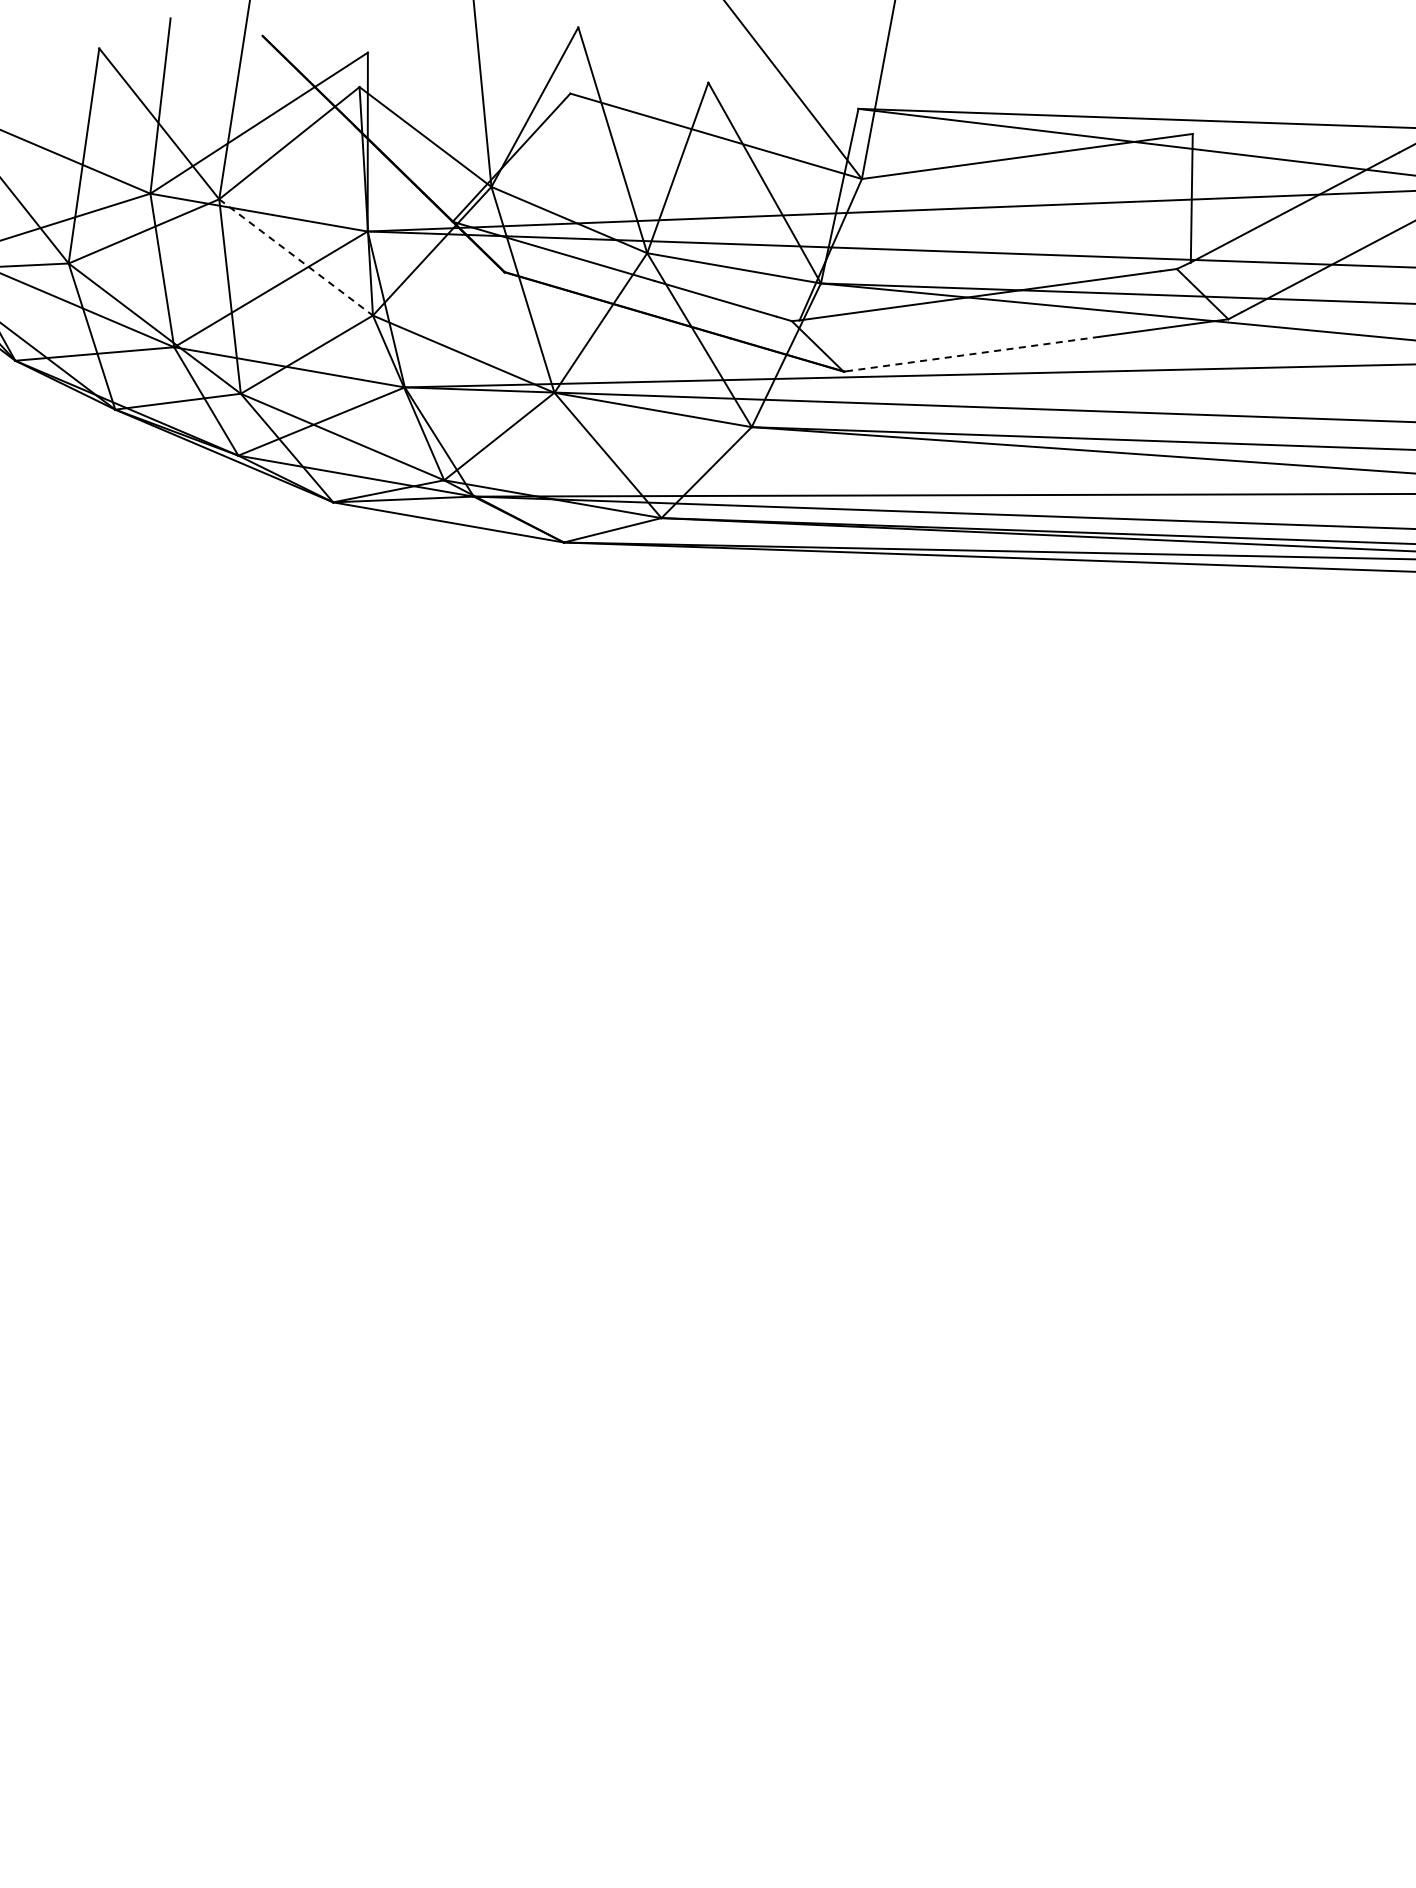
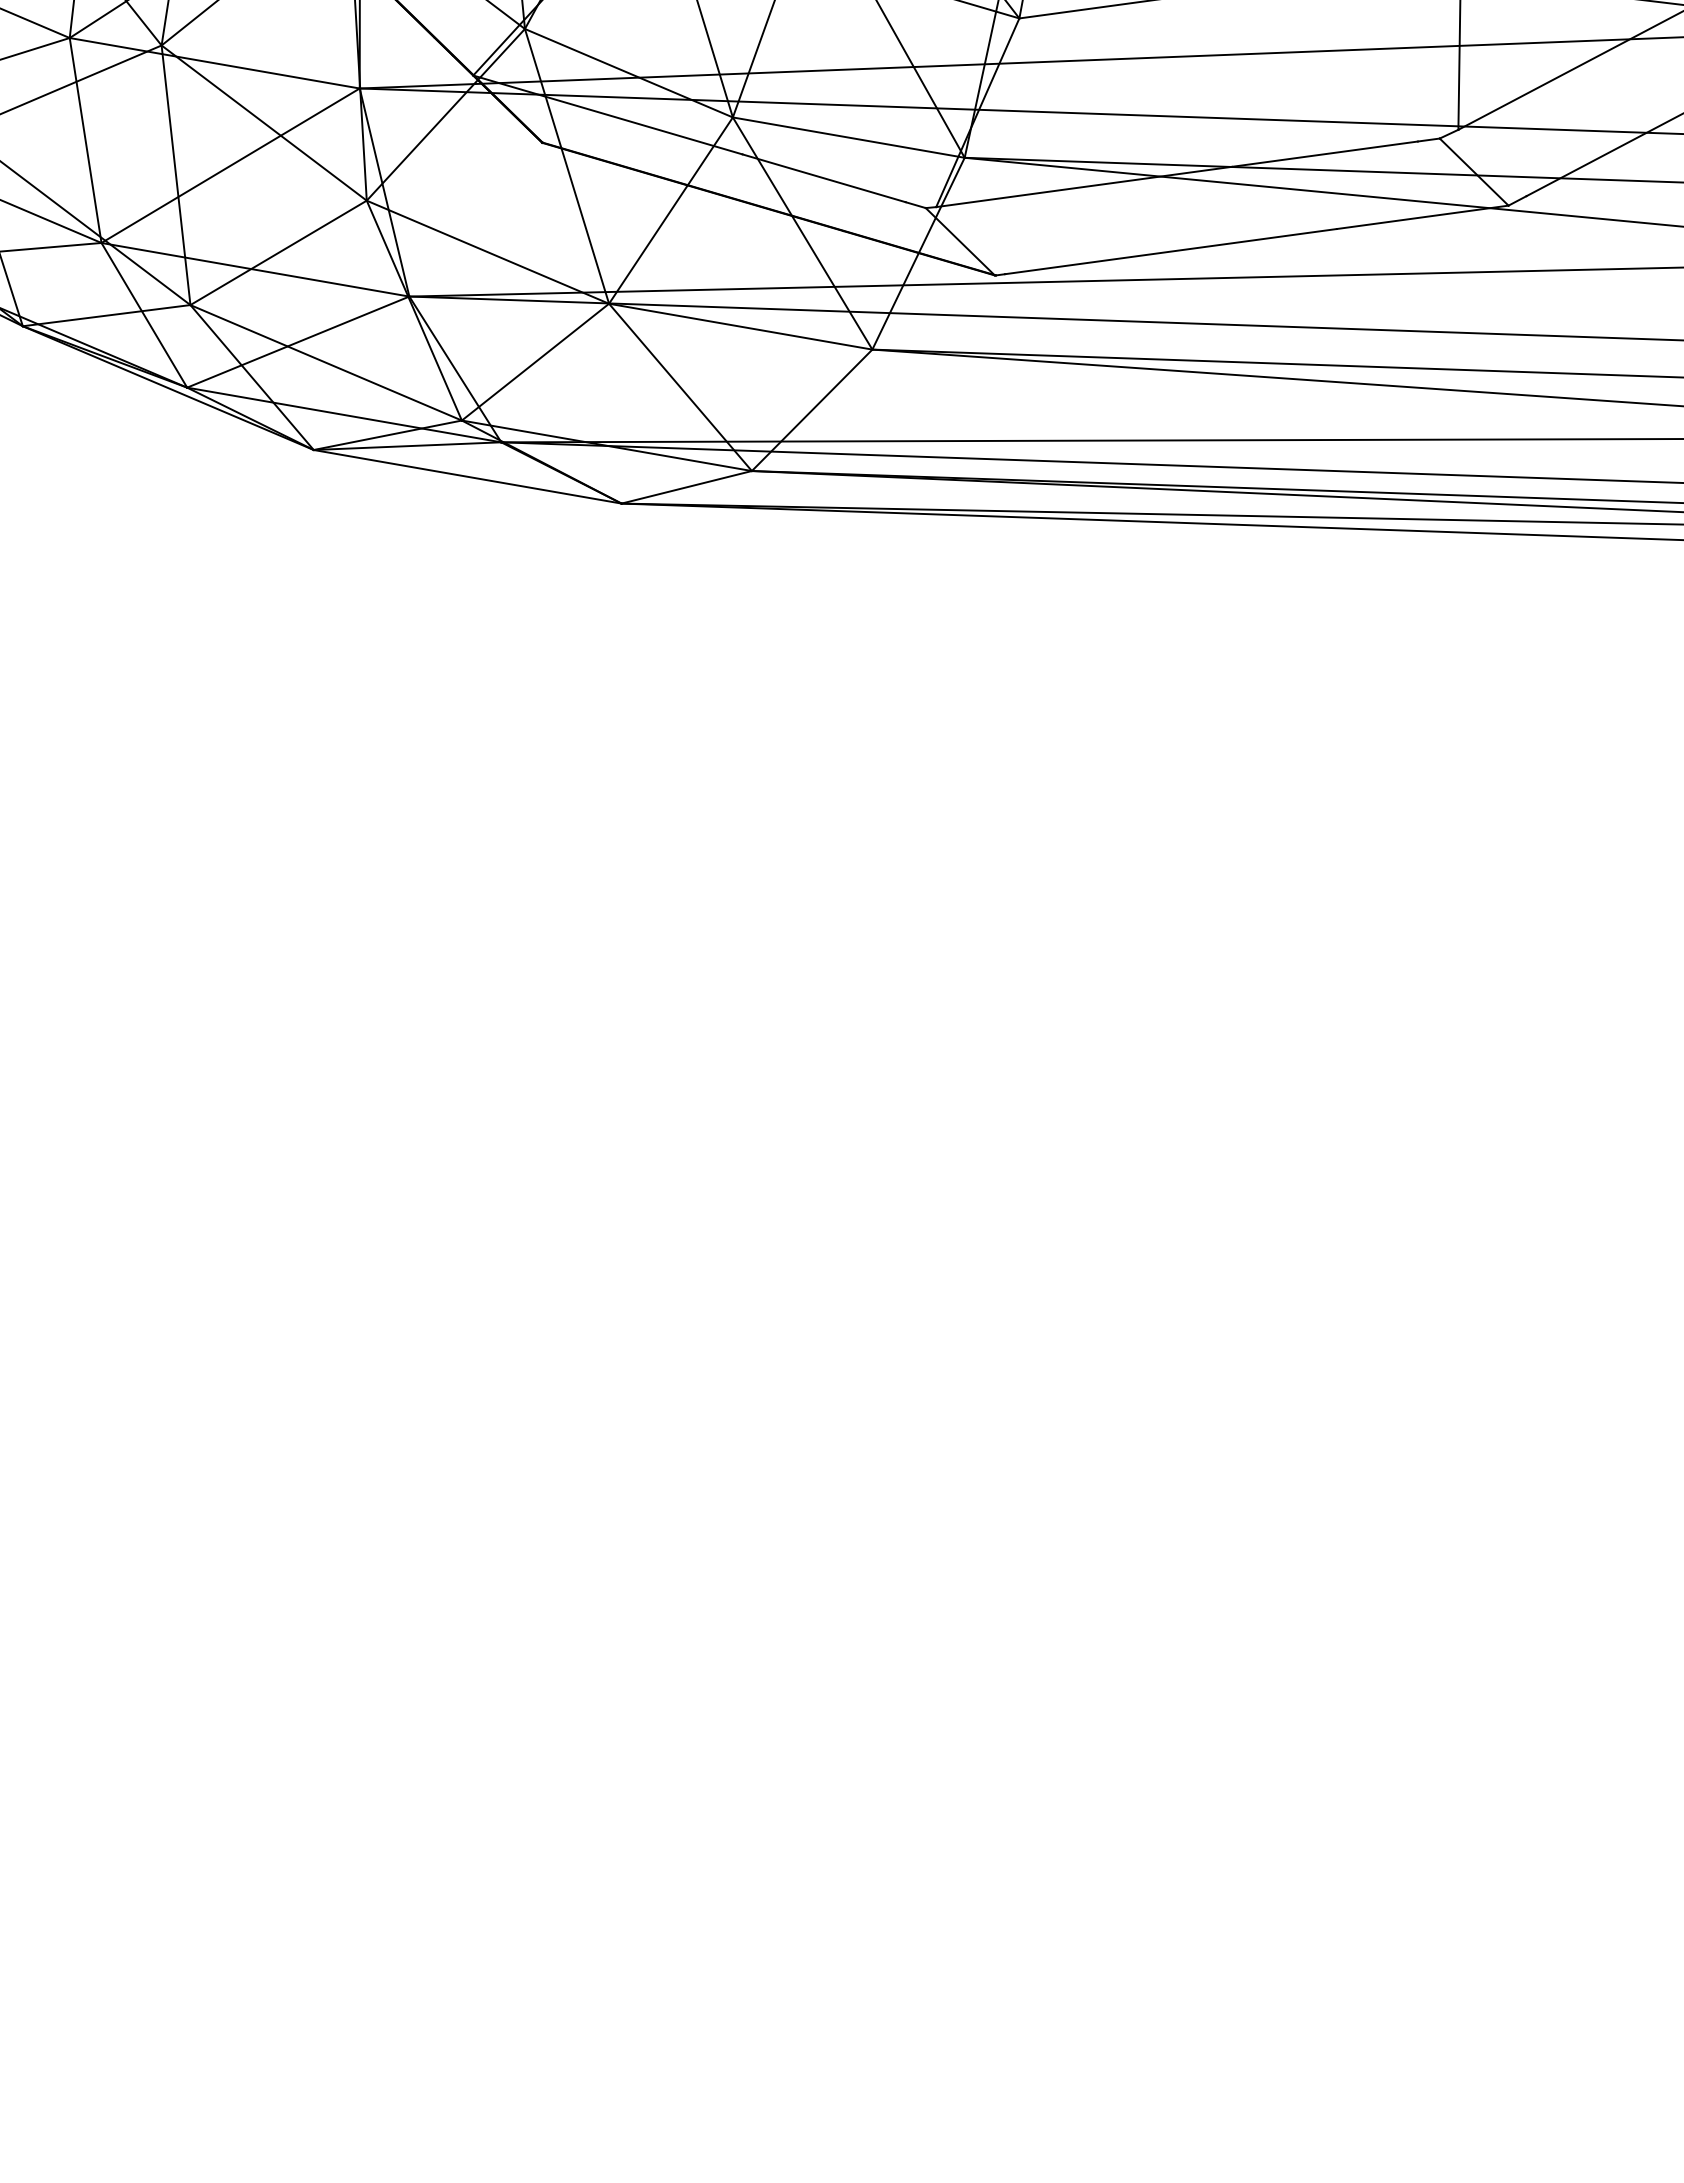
line: (296, 257) -> (264, 123), dashed -> solid
line: (974, 353) -> (1169, 251), dashed -> solid

